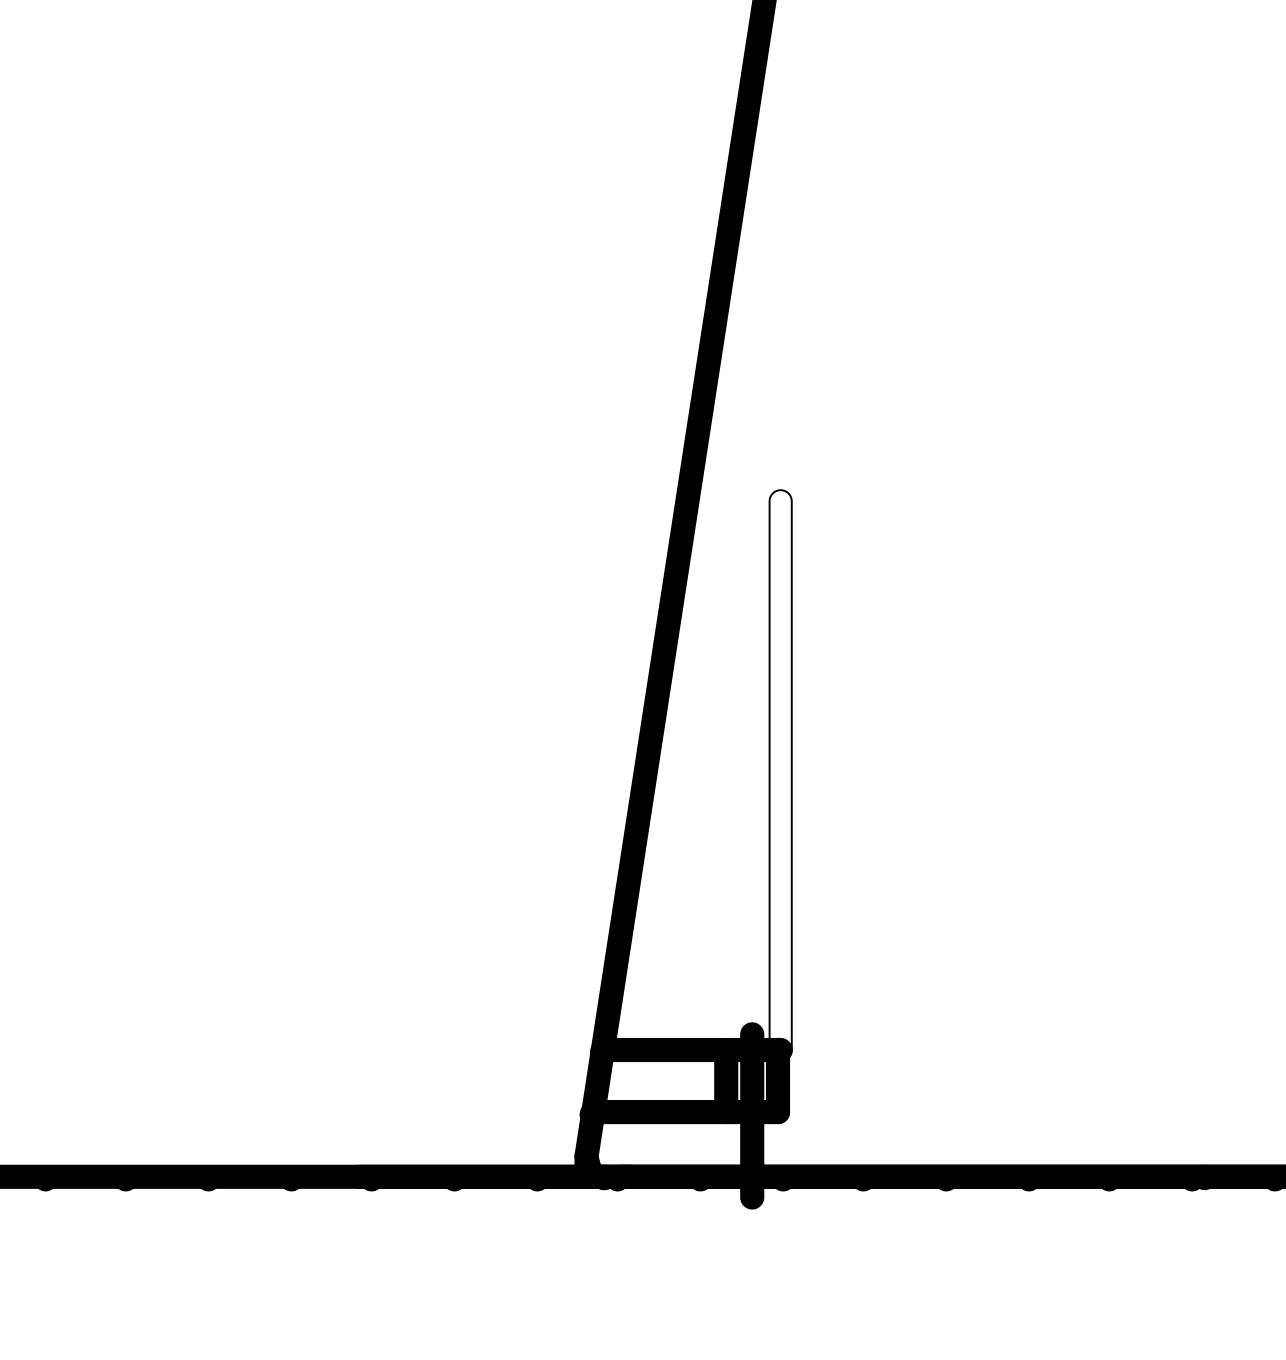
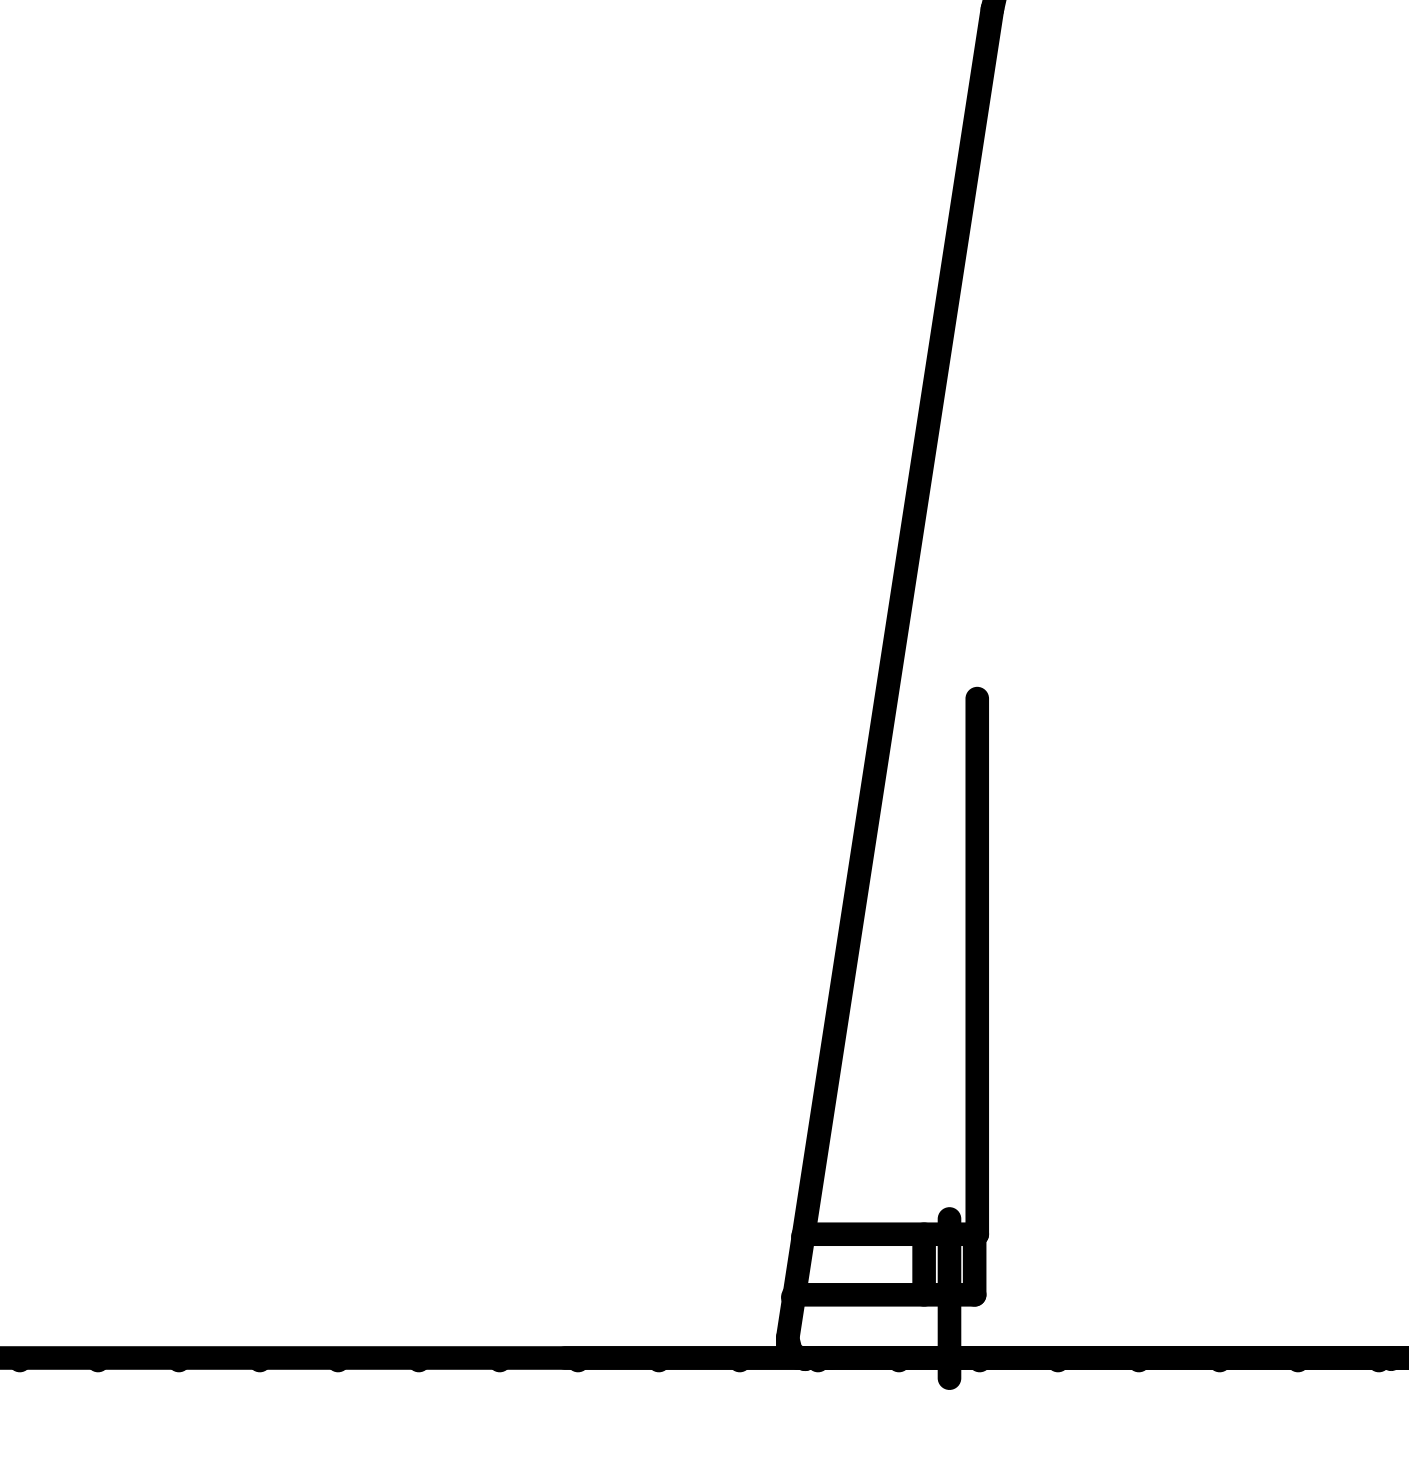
fill: (780, 775) -> (977, 966), added

